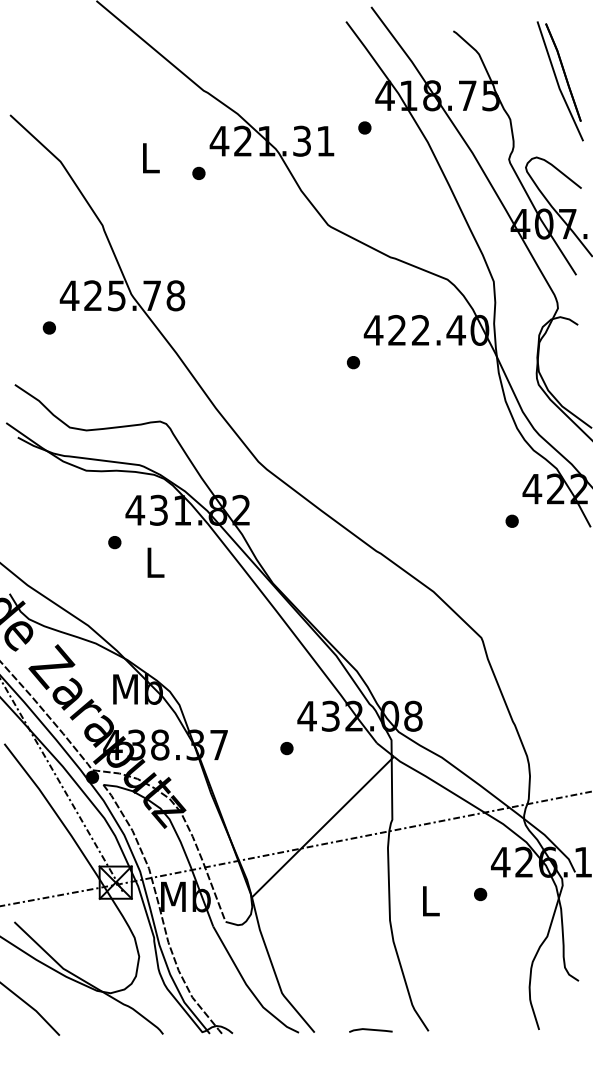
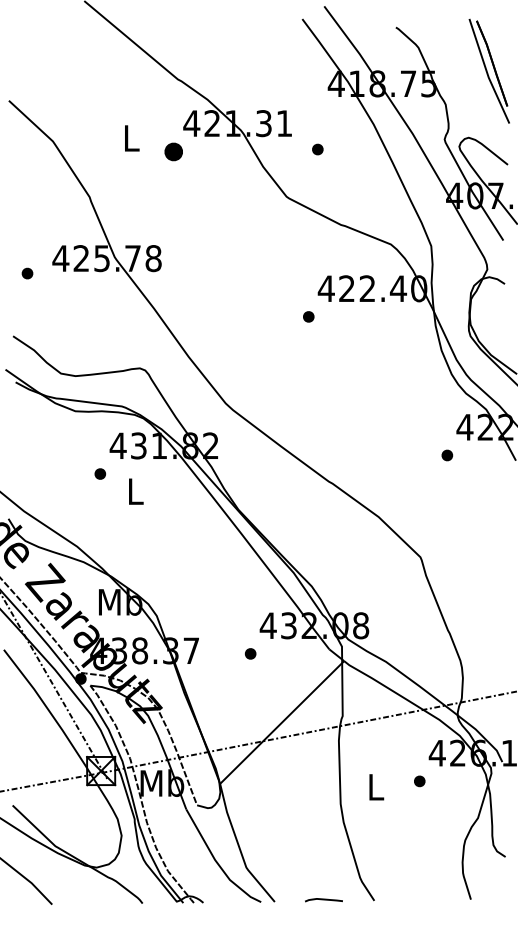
part: (364, 127) -> (317, 149), moved
part: (198, 172) -> (173, 150), size x1.6
part: (48, 327) -> (26, 273), moved

